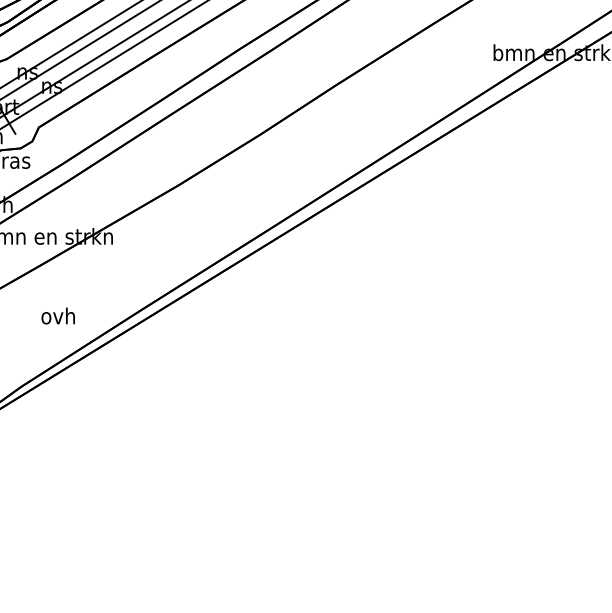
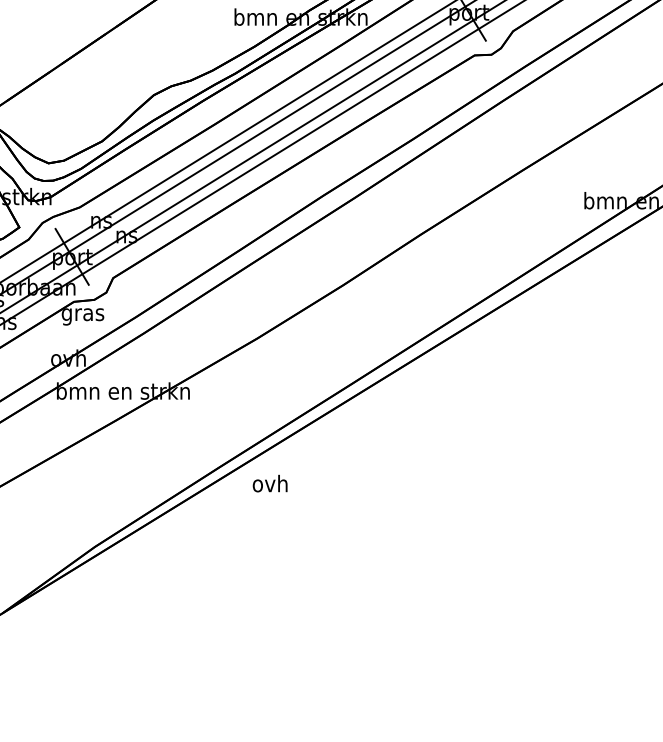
text: (57, 315) -> (269, 483), moved

